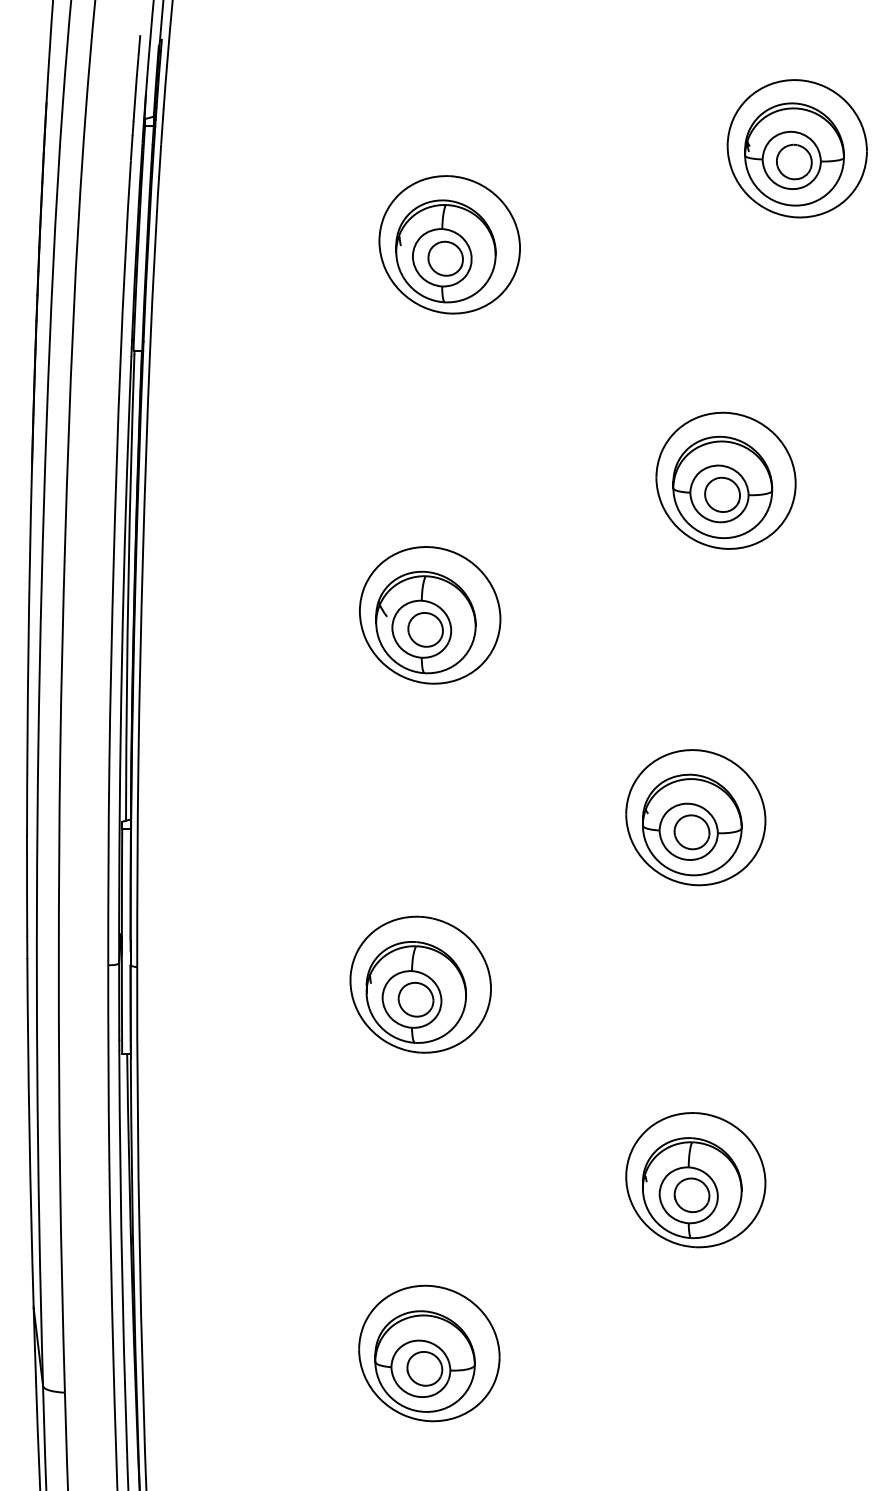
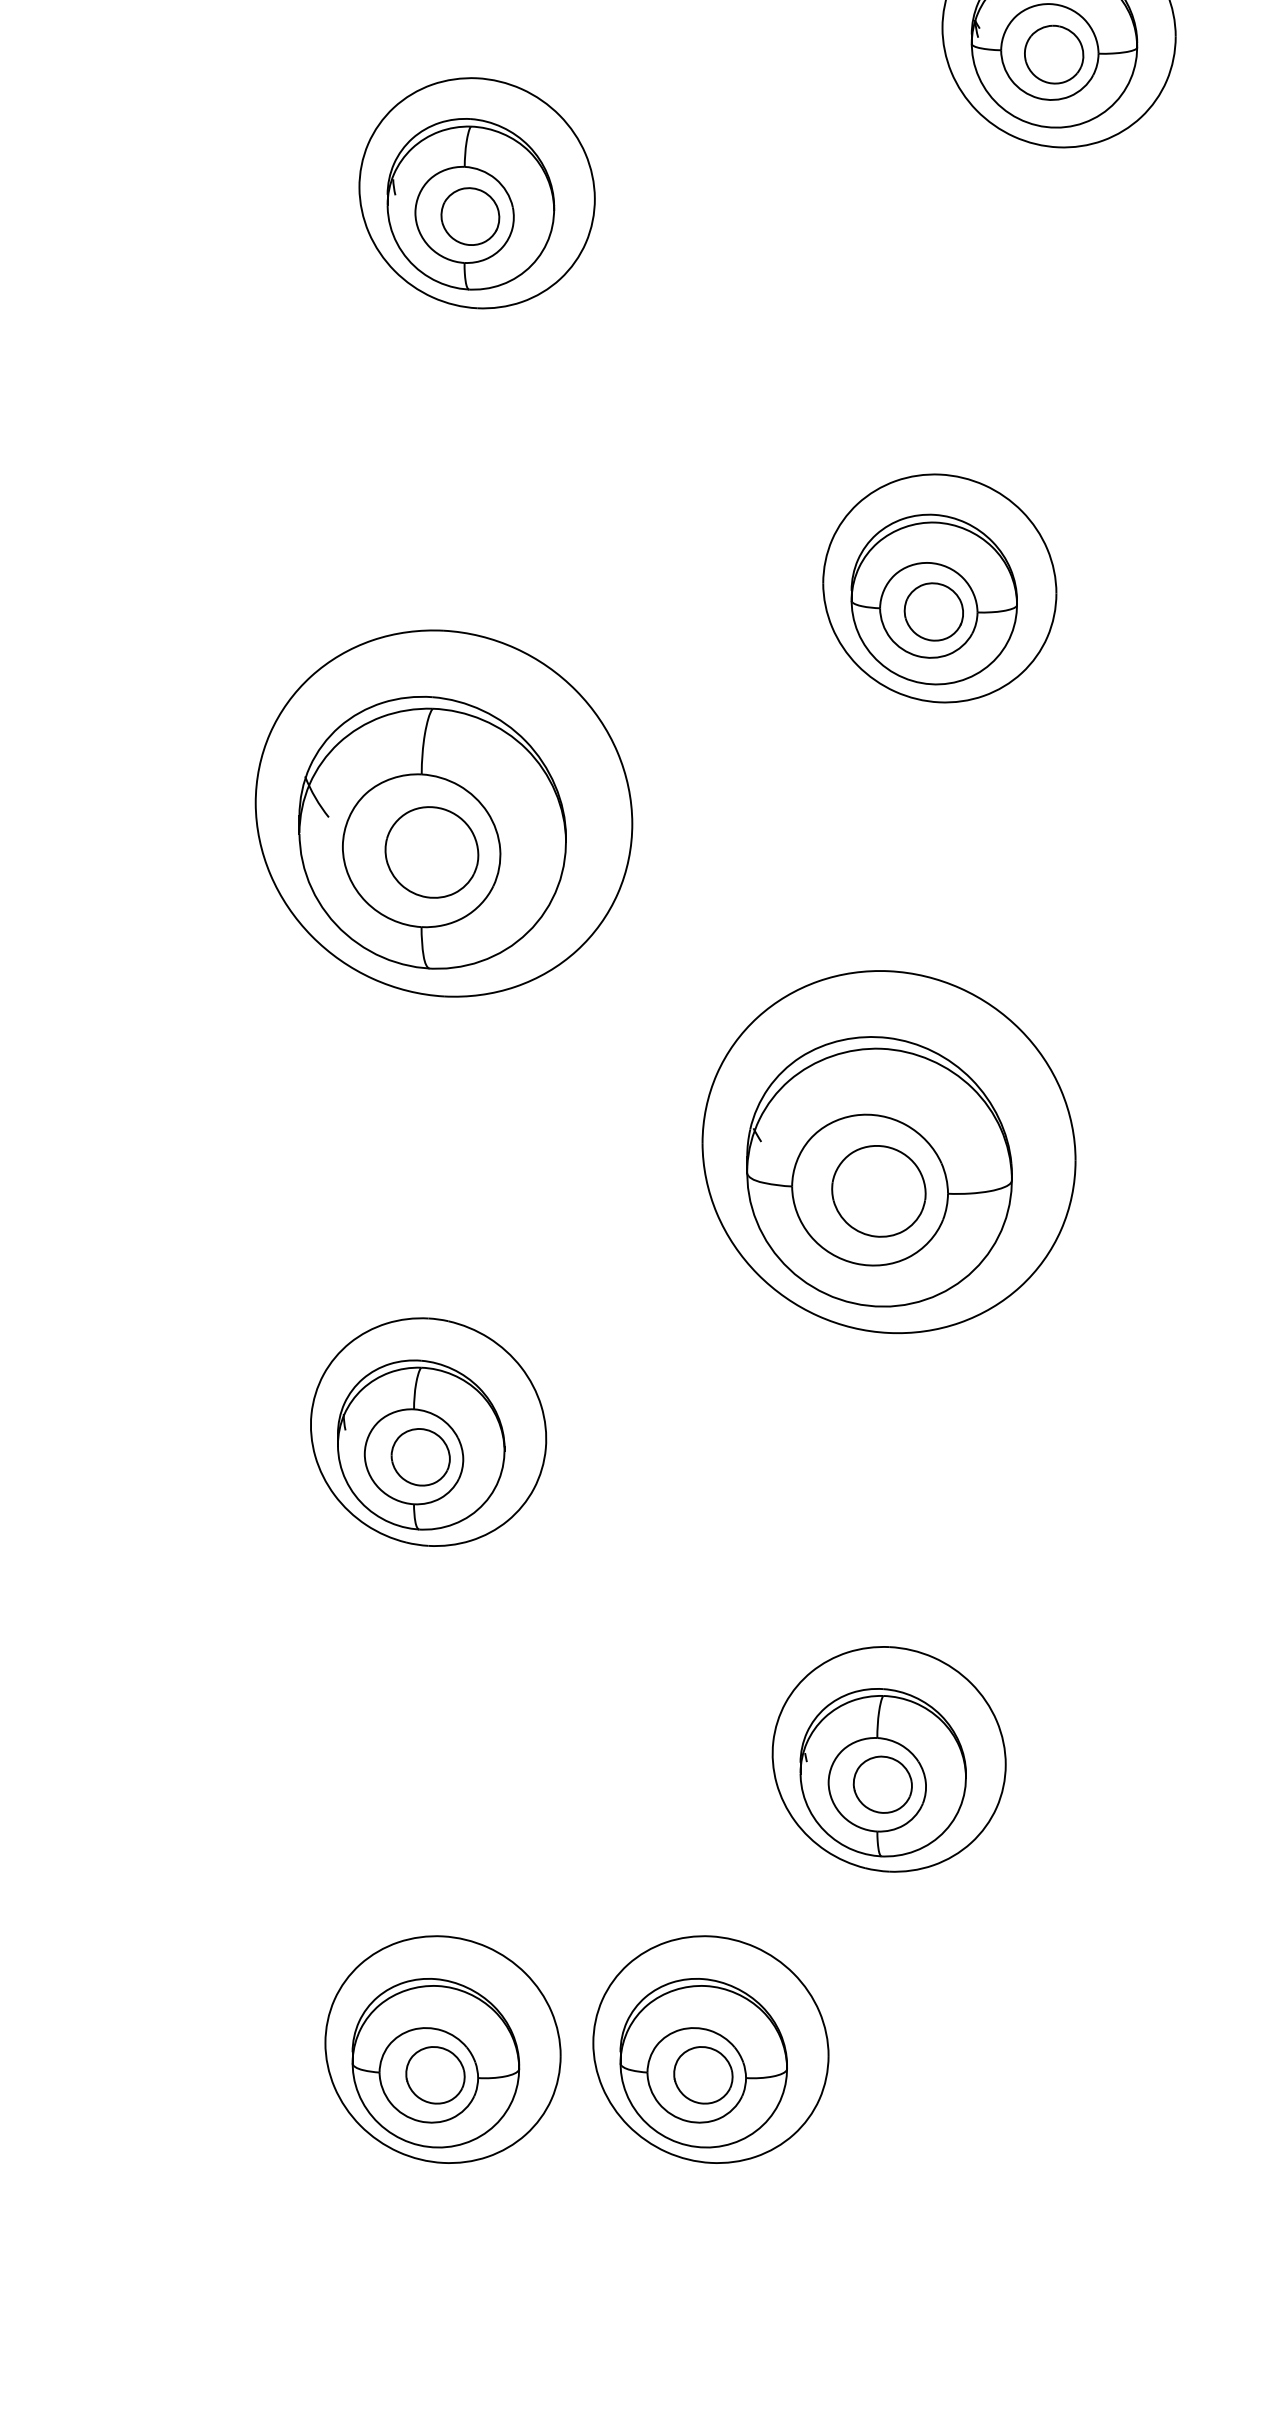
part: (430, 615) -> (444, 813), size x1.6
part: (695, 817) -> (888, 1152), size x1.6
part: (589, 1353) -> (711, 2049), added

